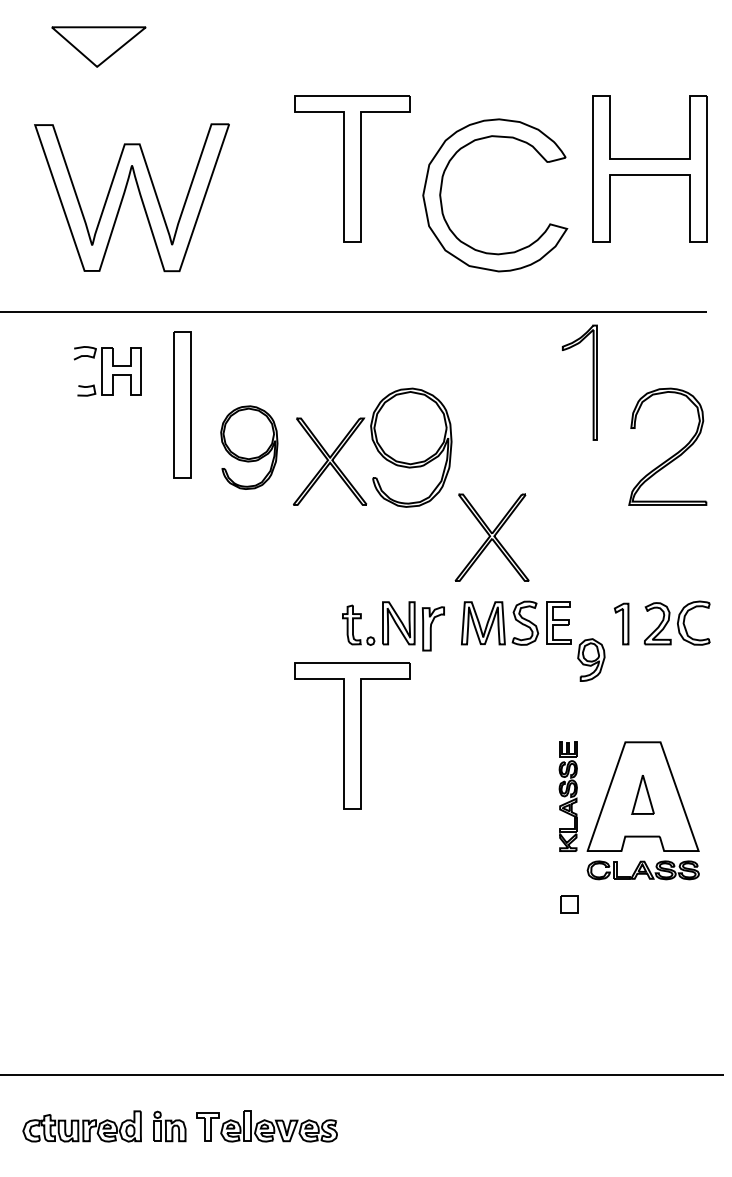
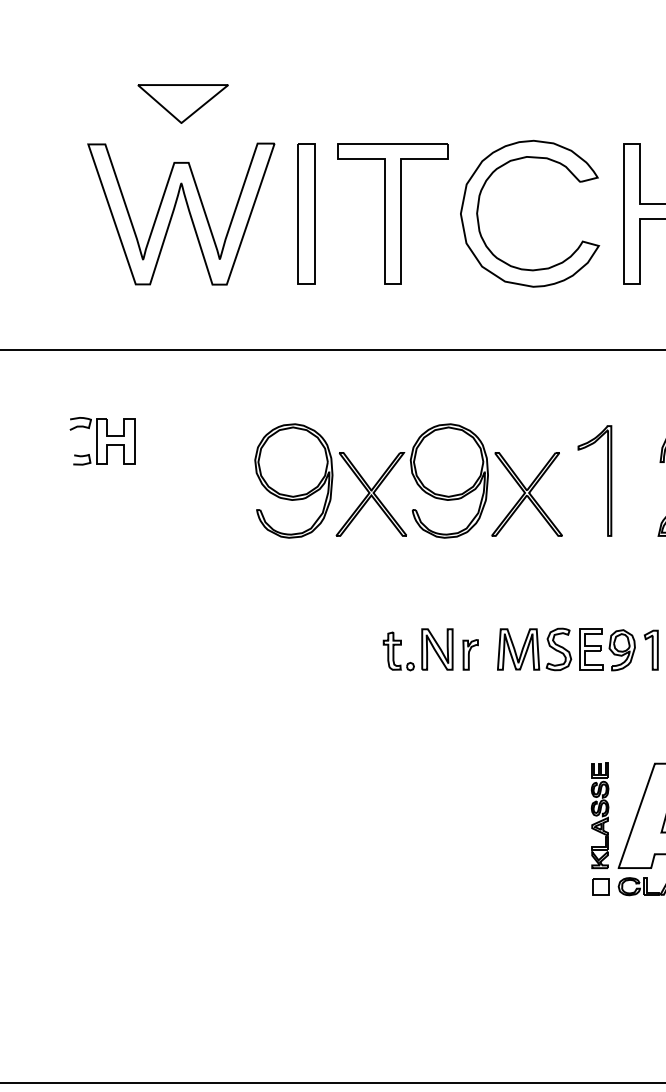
part: (98, 46) -> (182, 103), moved
part: (442, 187) -> (479, 206), moved
part: (124, 196) -> (174, 212), moved
part: (107, 371) -> (102, 441), moved
part: (592, 382) -> (607, 480), moved
part: (182, 404) -> (306, 212), moved
part: (249, 447) -> (294, 480), size x1.43
part: (491, 537) -> (526, 494), moved
part: (433, 628) -> (470, 654), size x0.71
part: (591, 659) -> (622, 649), moved
part: (352, 735) -> (392, 757), removed
part: (569, 904) -> (601, 886), moved

